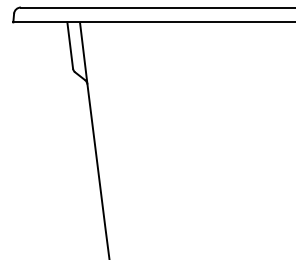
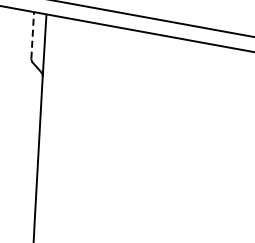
line: (70, 45) -> (32, 35), solid -> dashed

